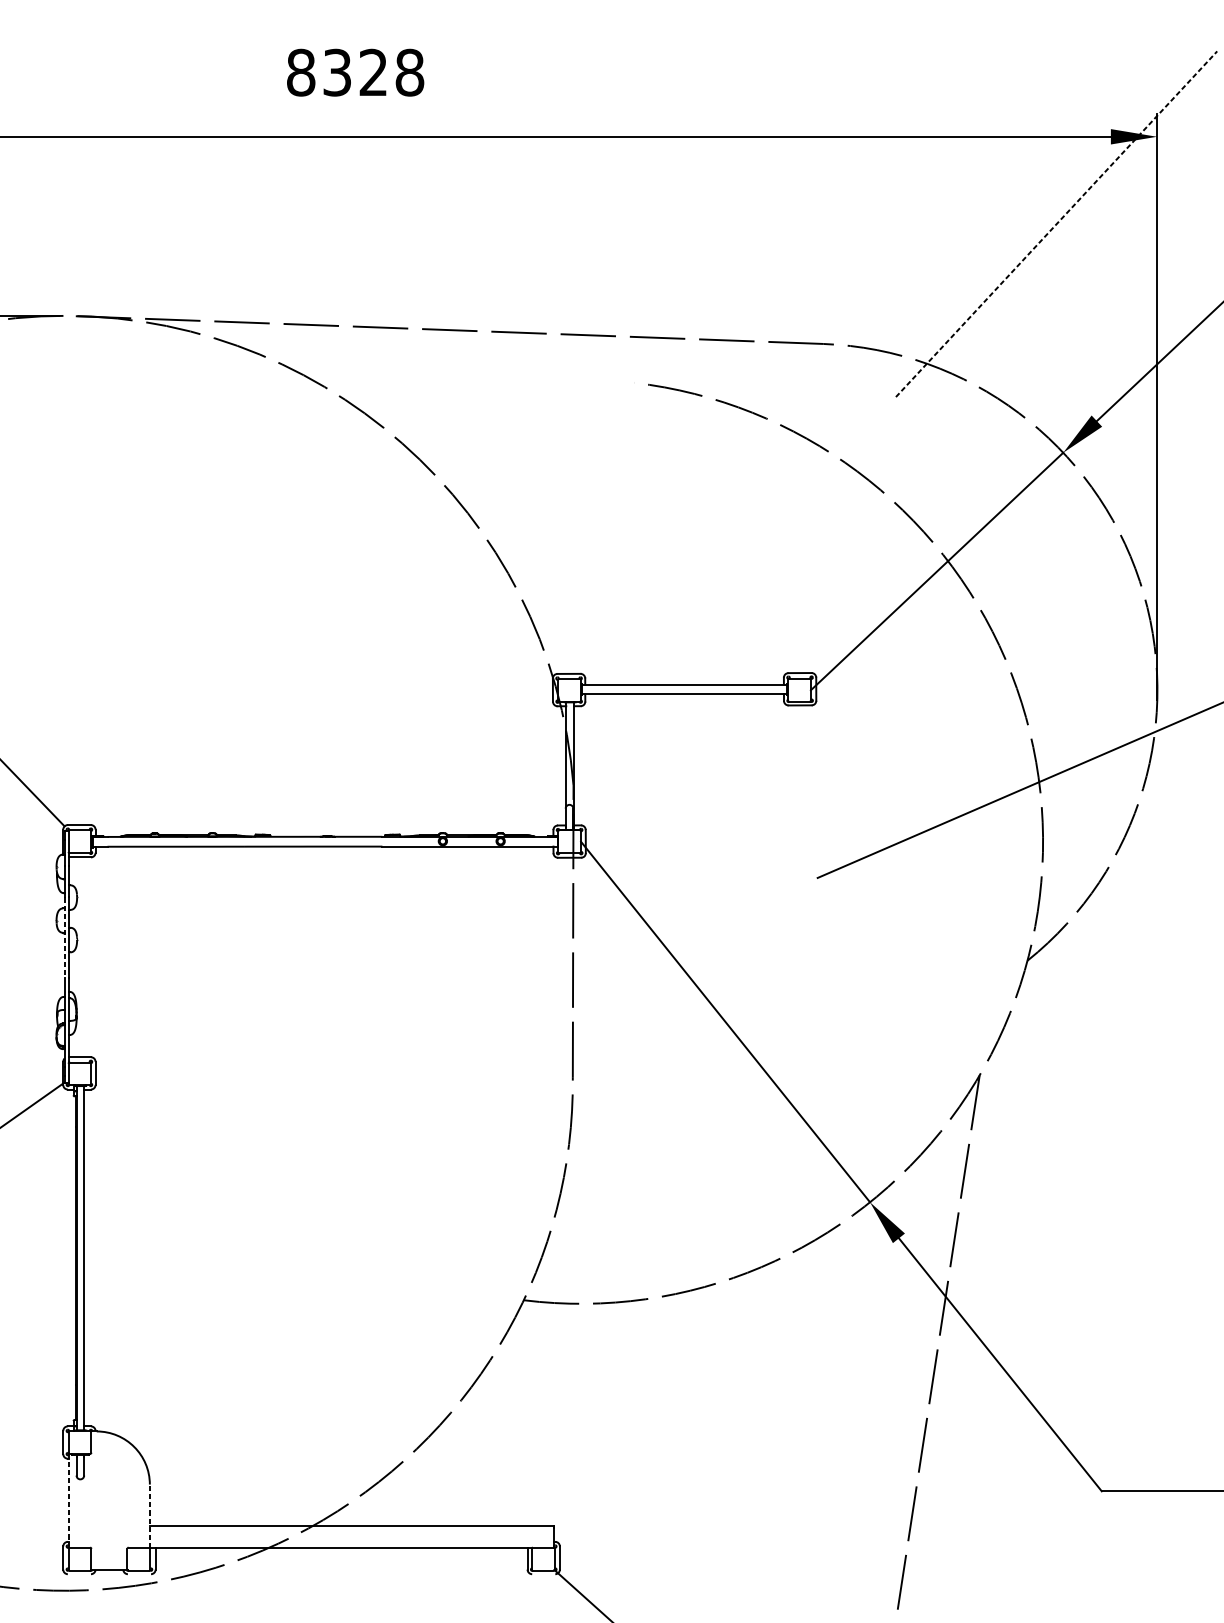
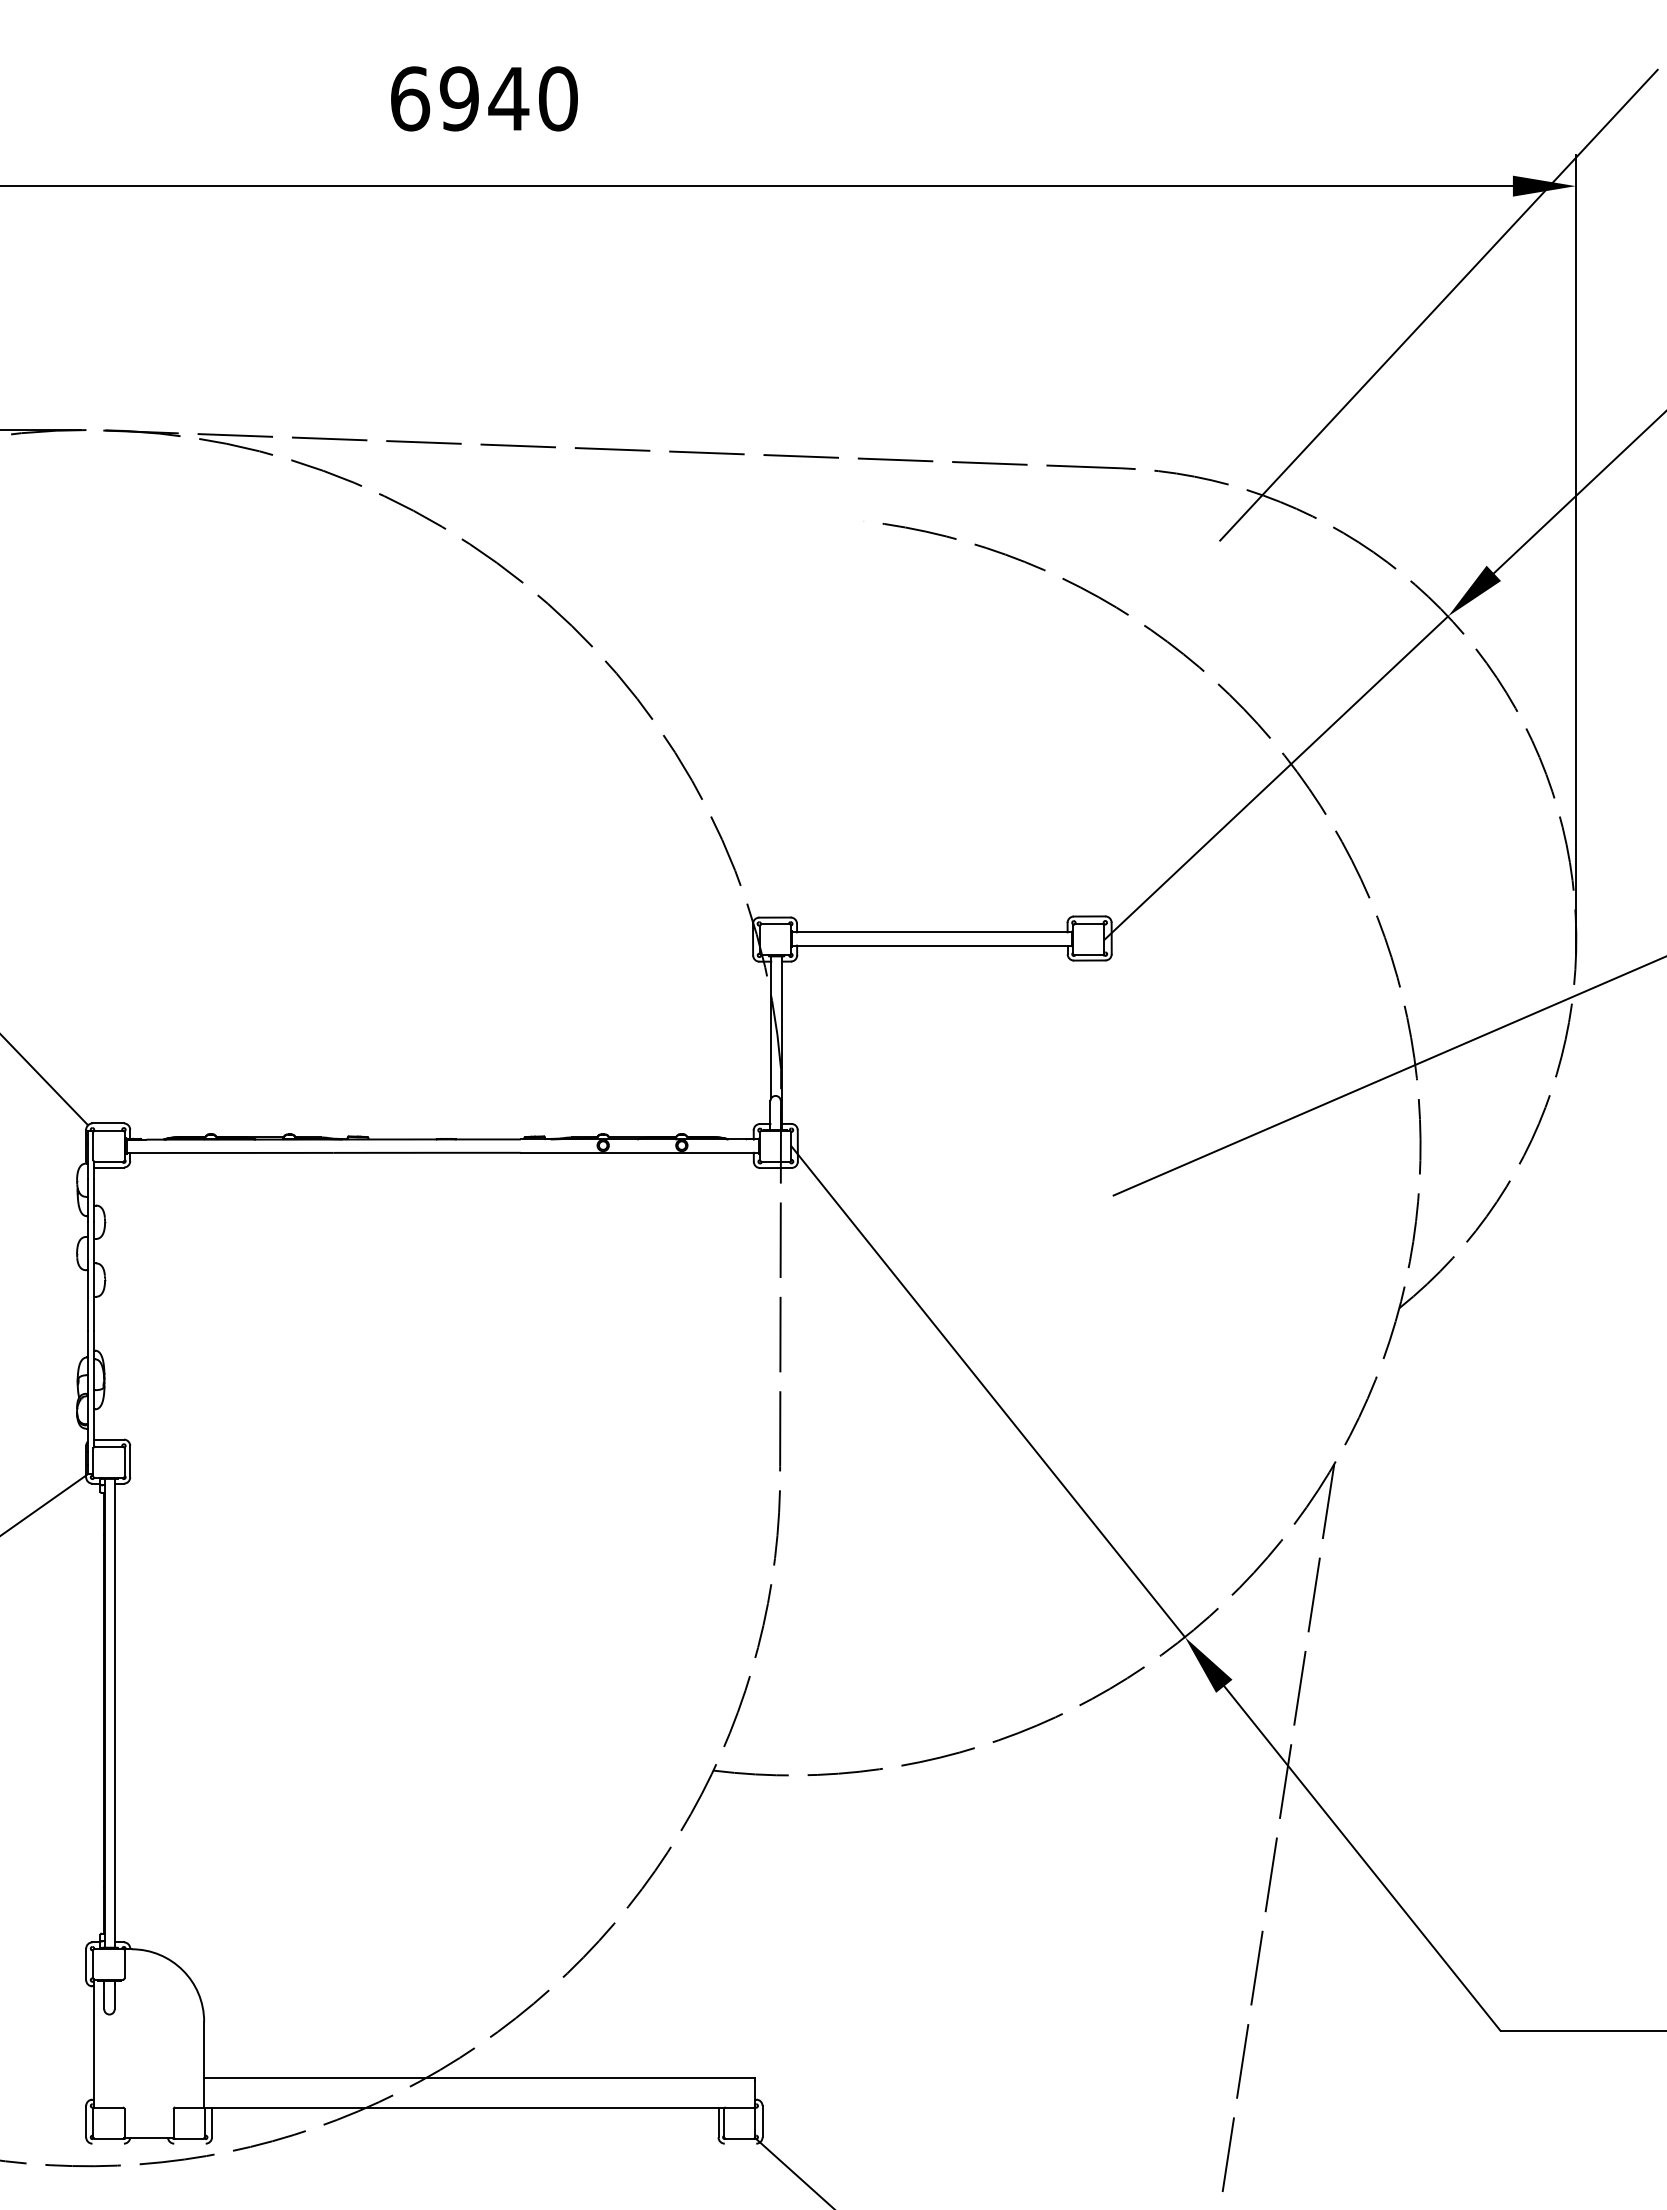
text: (354, 72) -> (483, 98), 8328 -> 6940
line: (1056, 223) -> (1439, 304), dashed -> solid
line: (64, 937) -> (88, 1276), dashed -> solid
line: (69, 1501) -> (94, 2044), dashed -> solid
line: (150, 1516) -> (204, 2064), dashed -> solid

